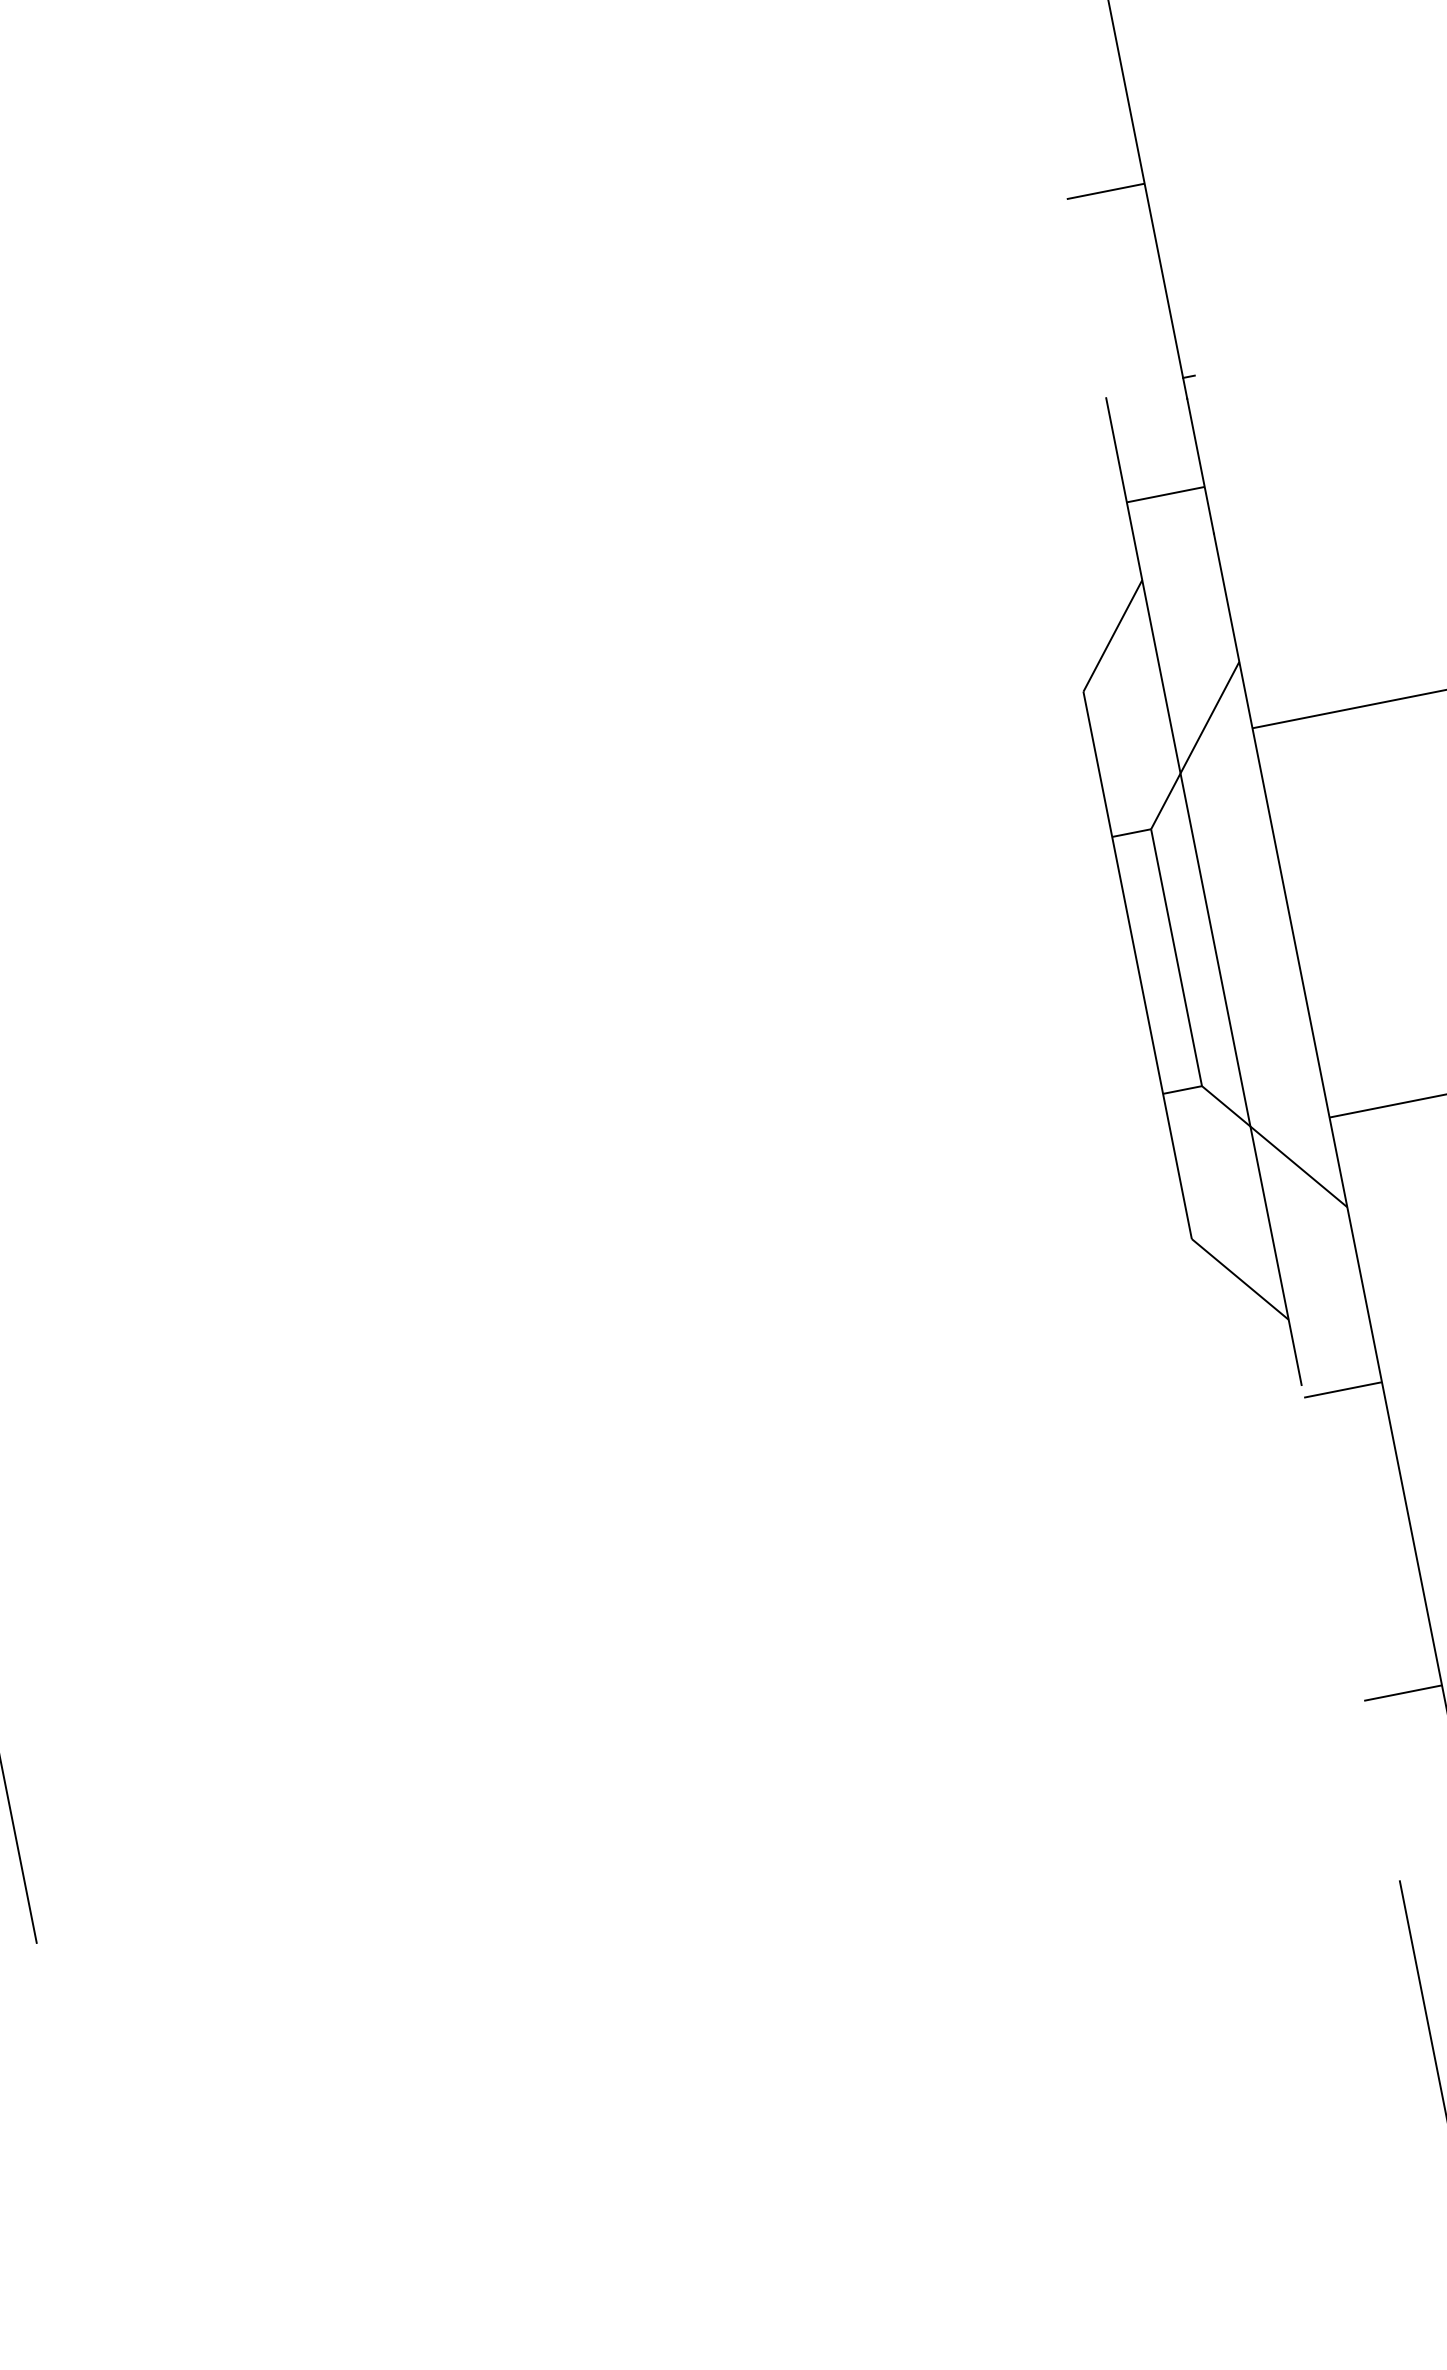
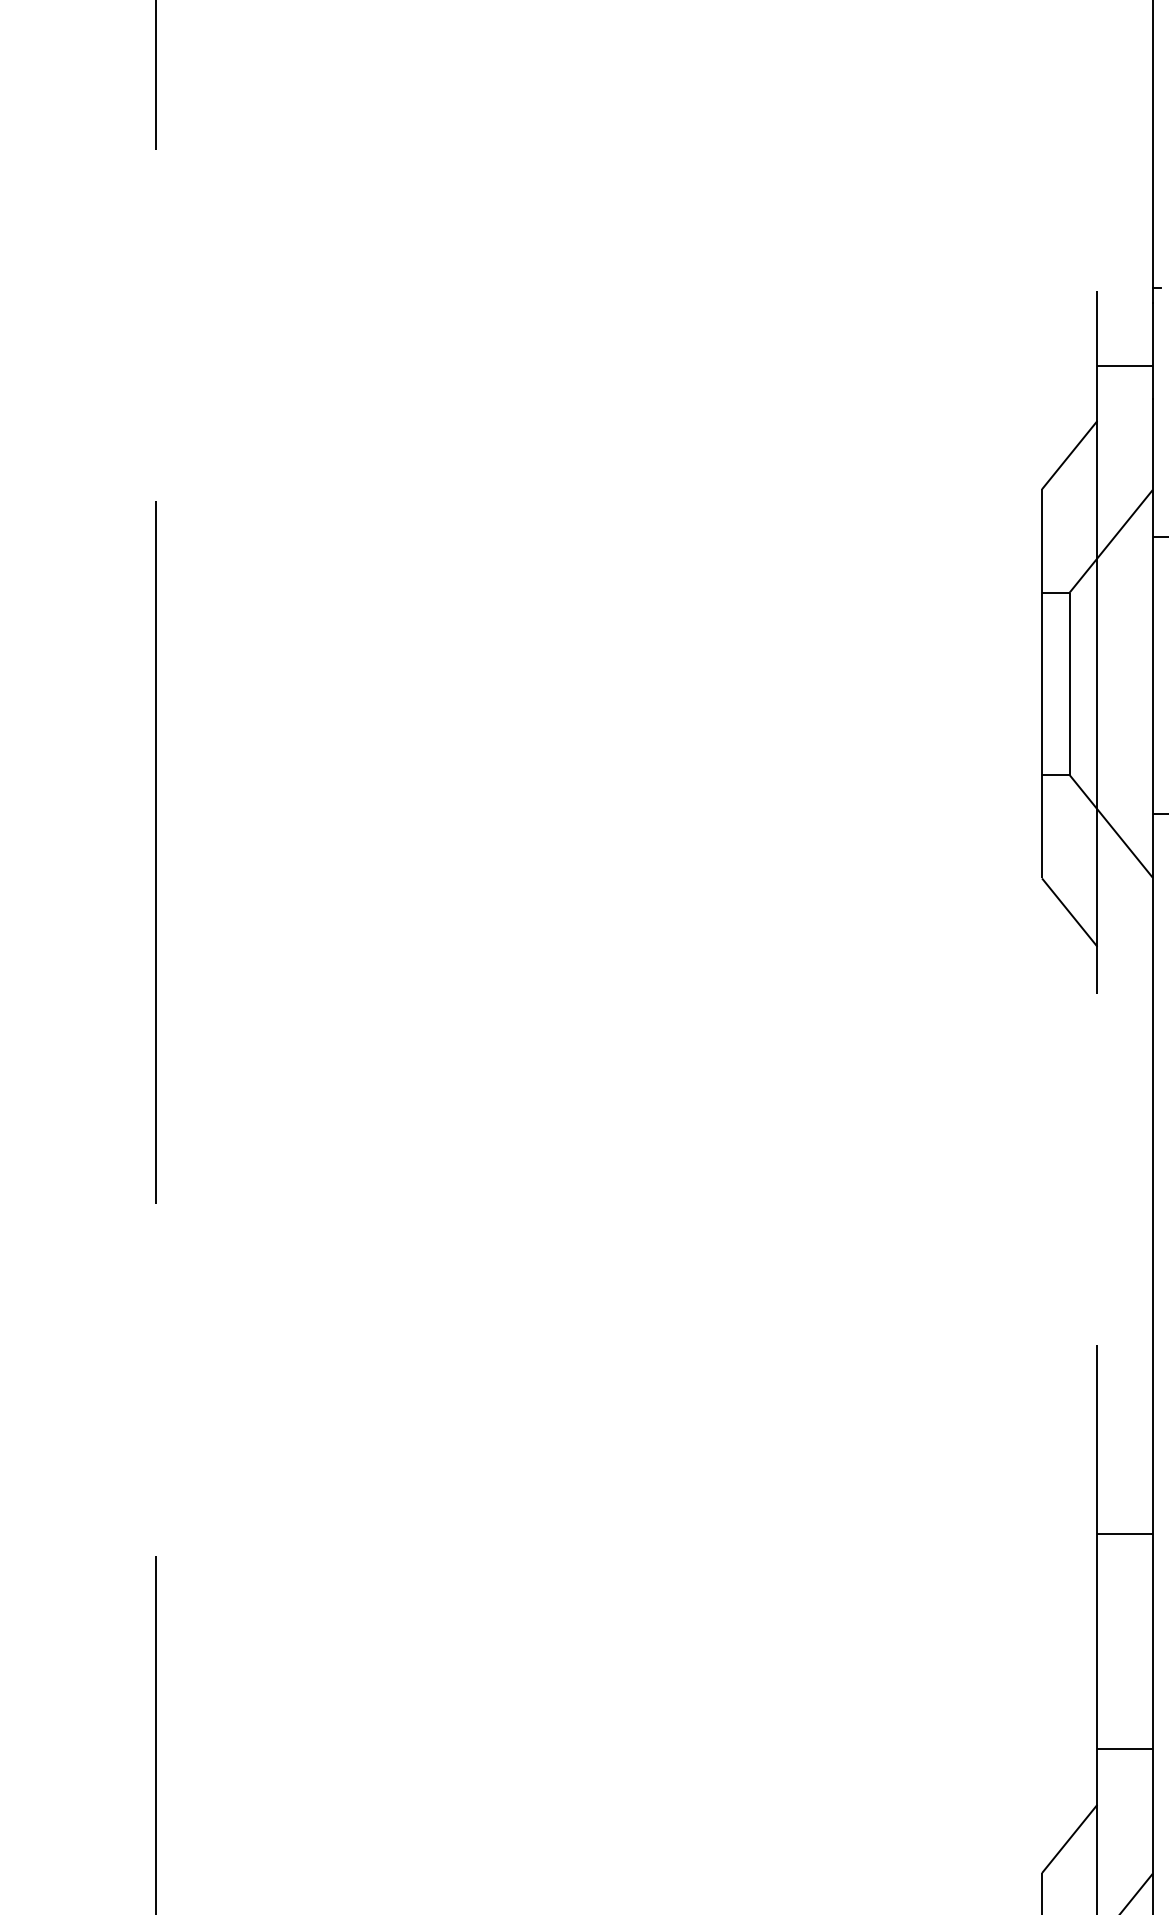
line: (1105, 192) -> (1124, 150), removed
line: (1342, 1390) -> (1124, 1002), removed
line: (1402, 1693) -> (1124, 1217), removed

